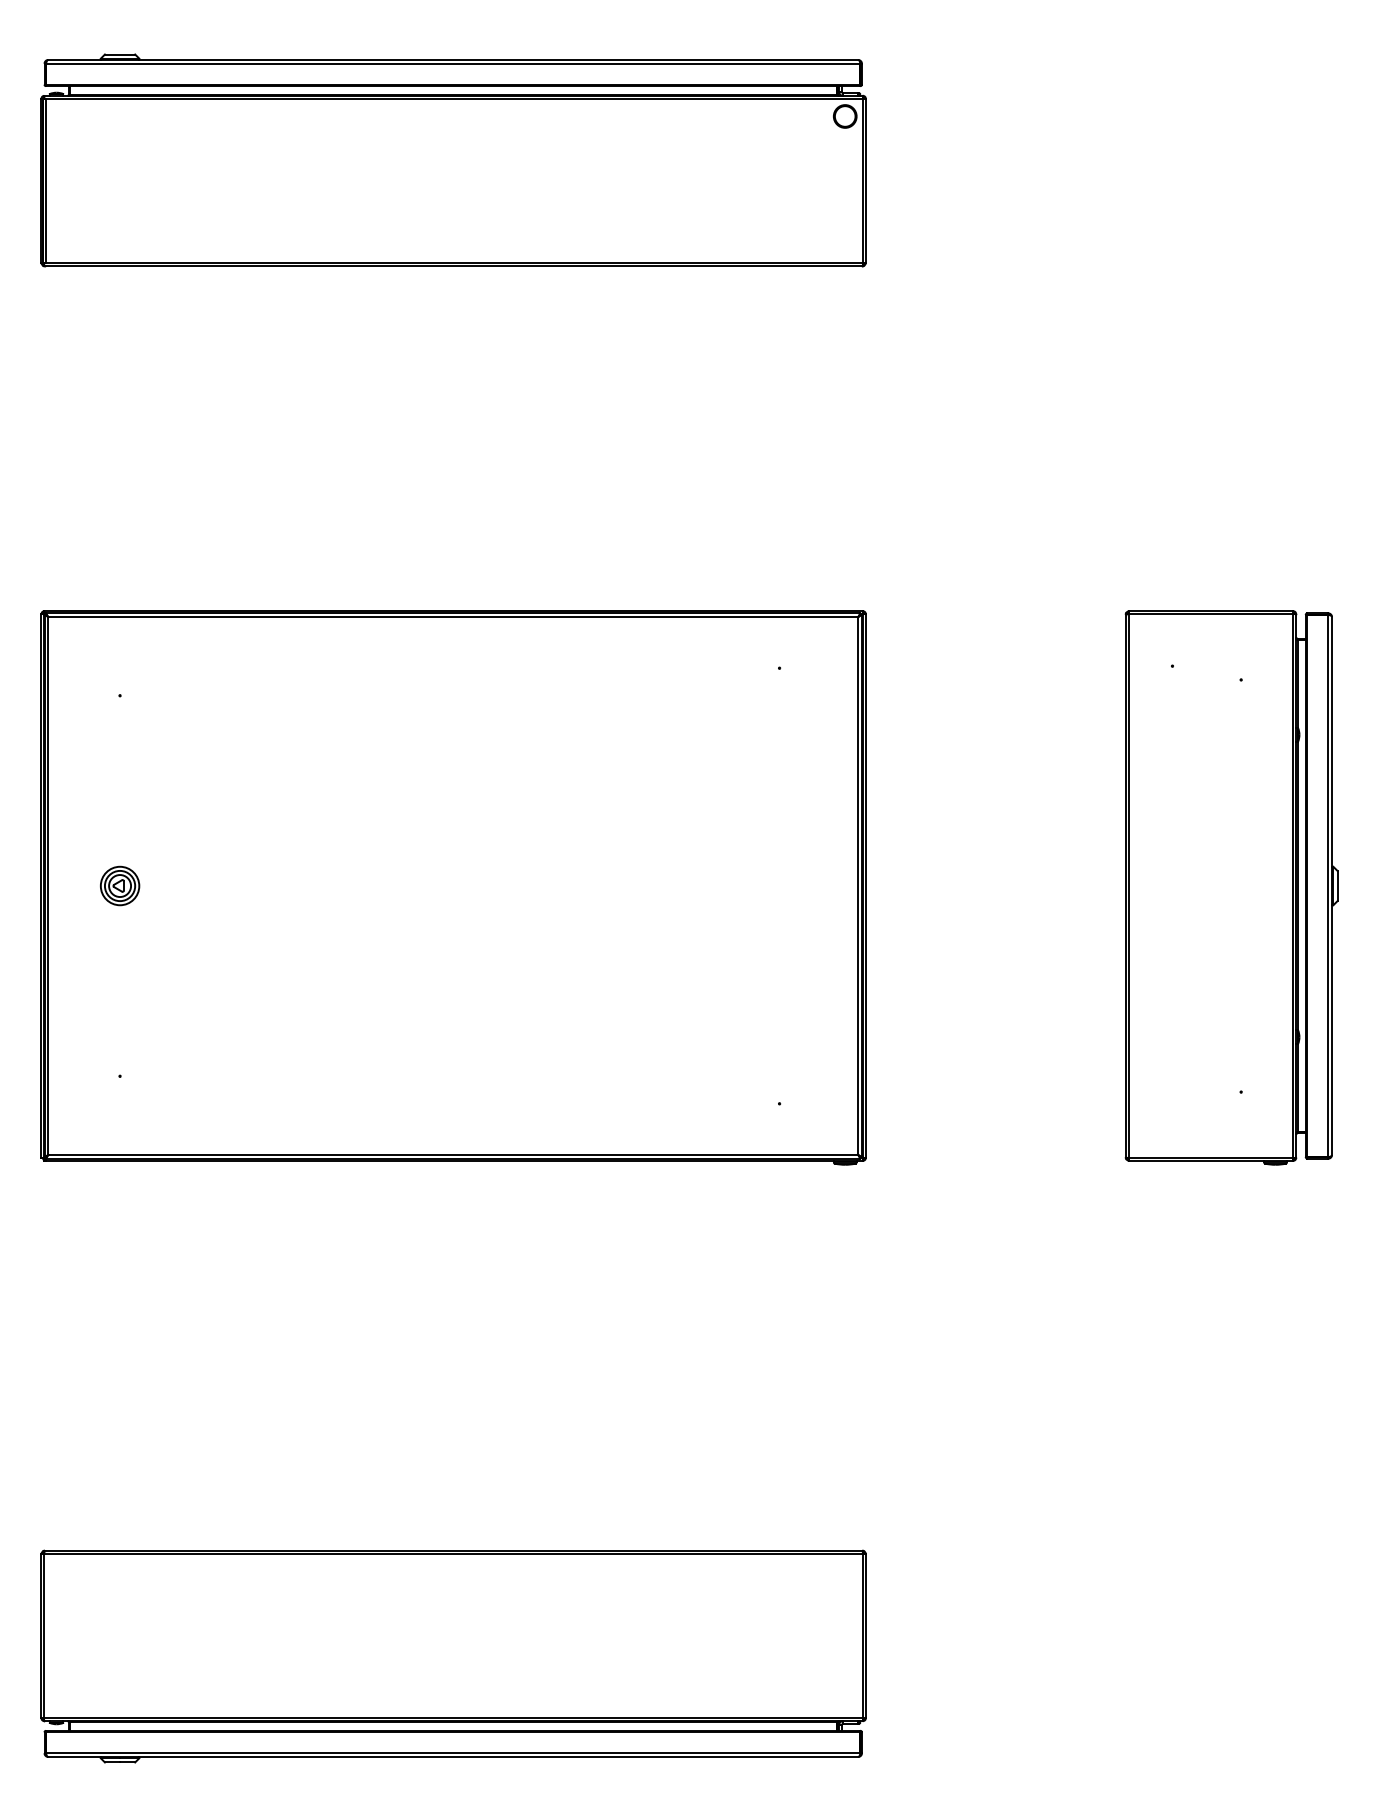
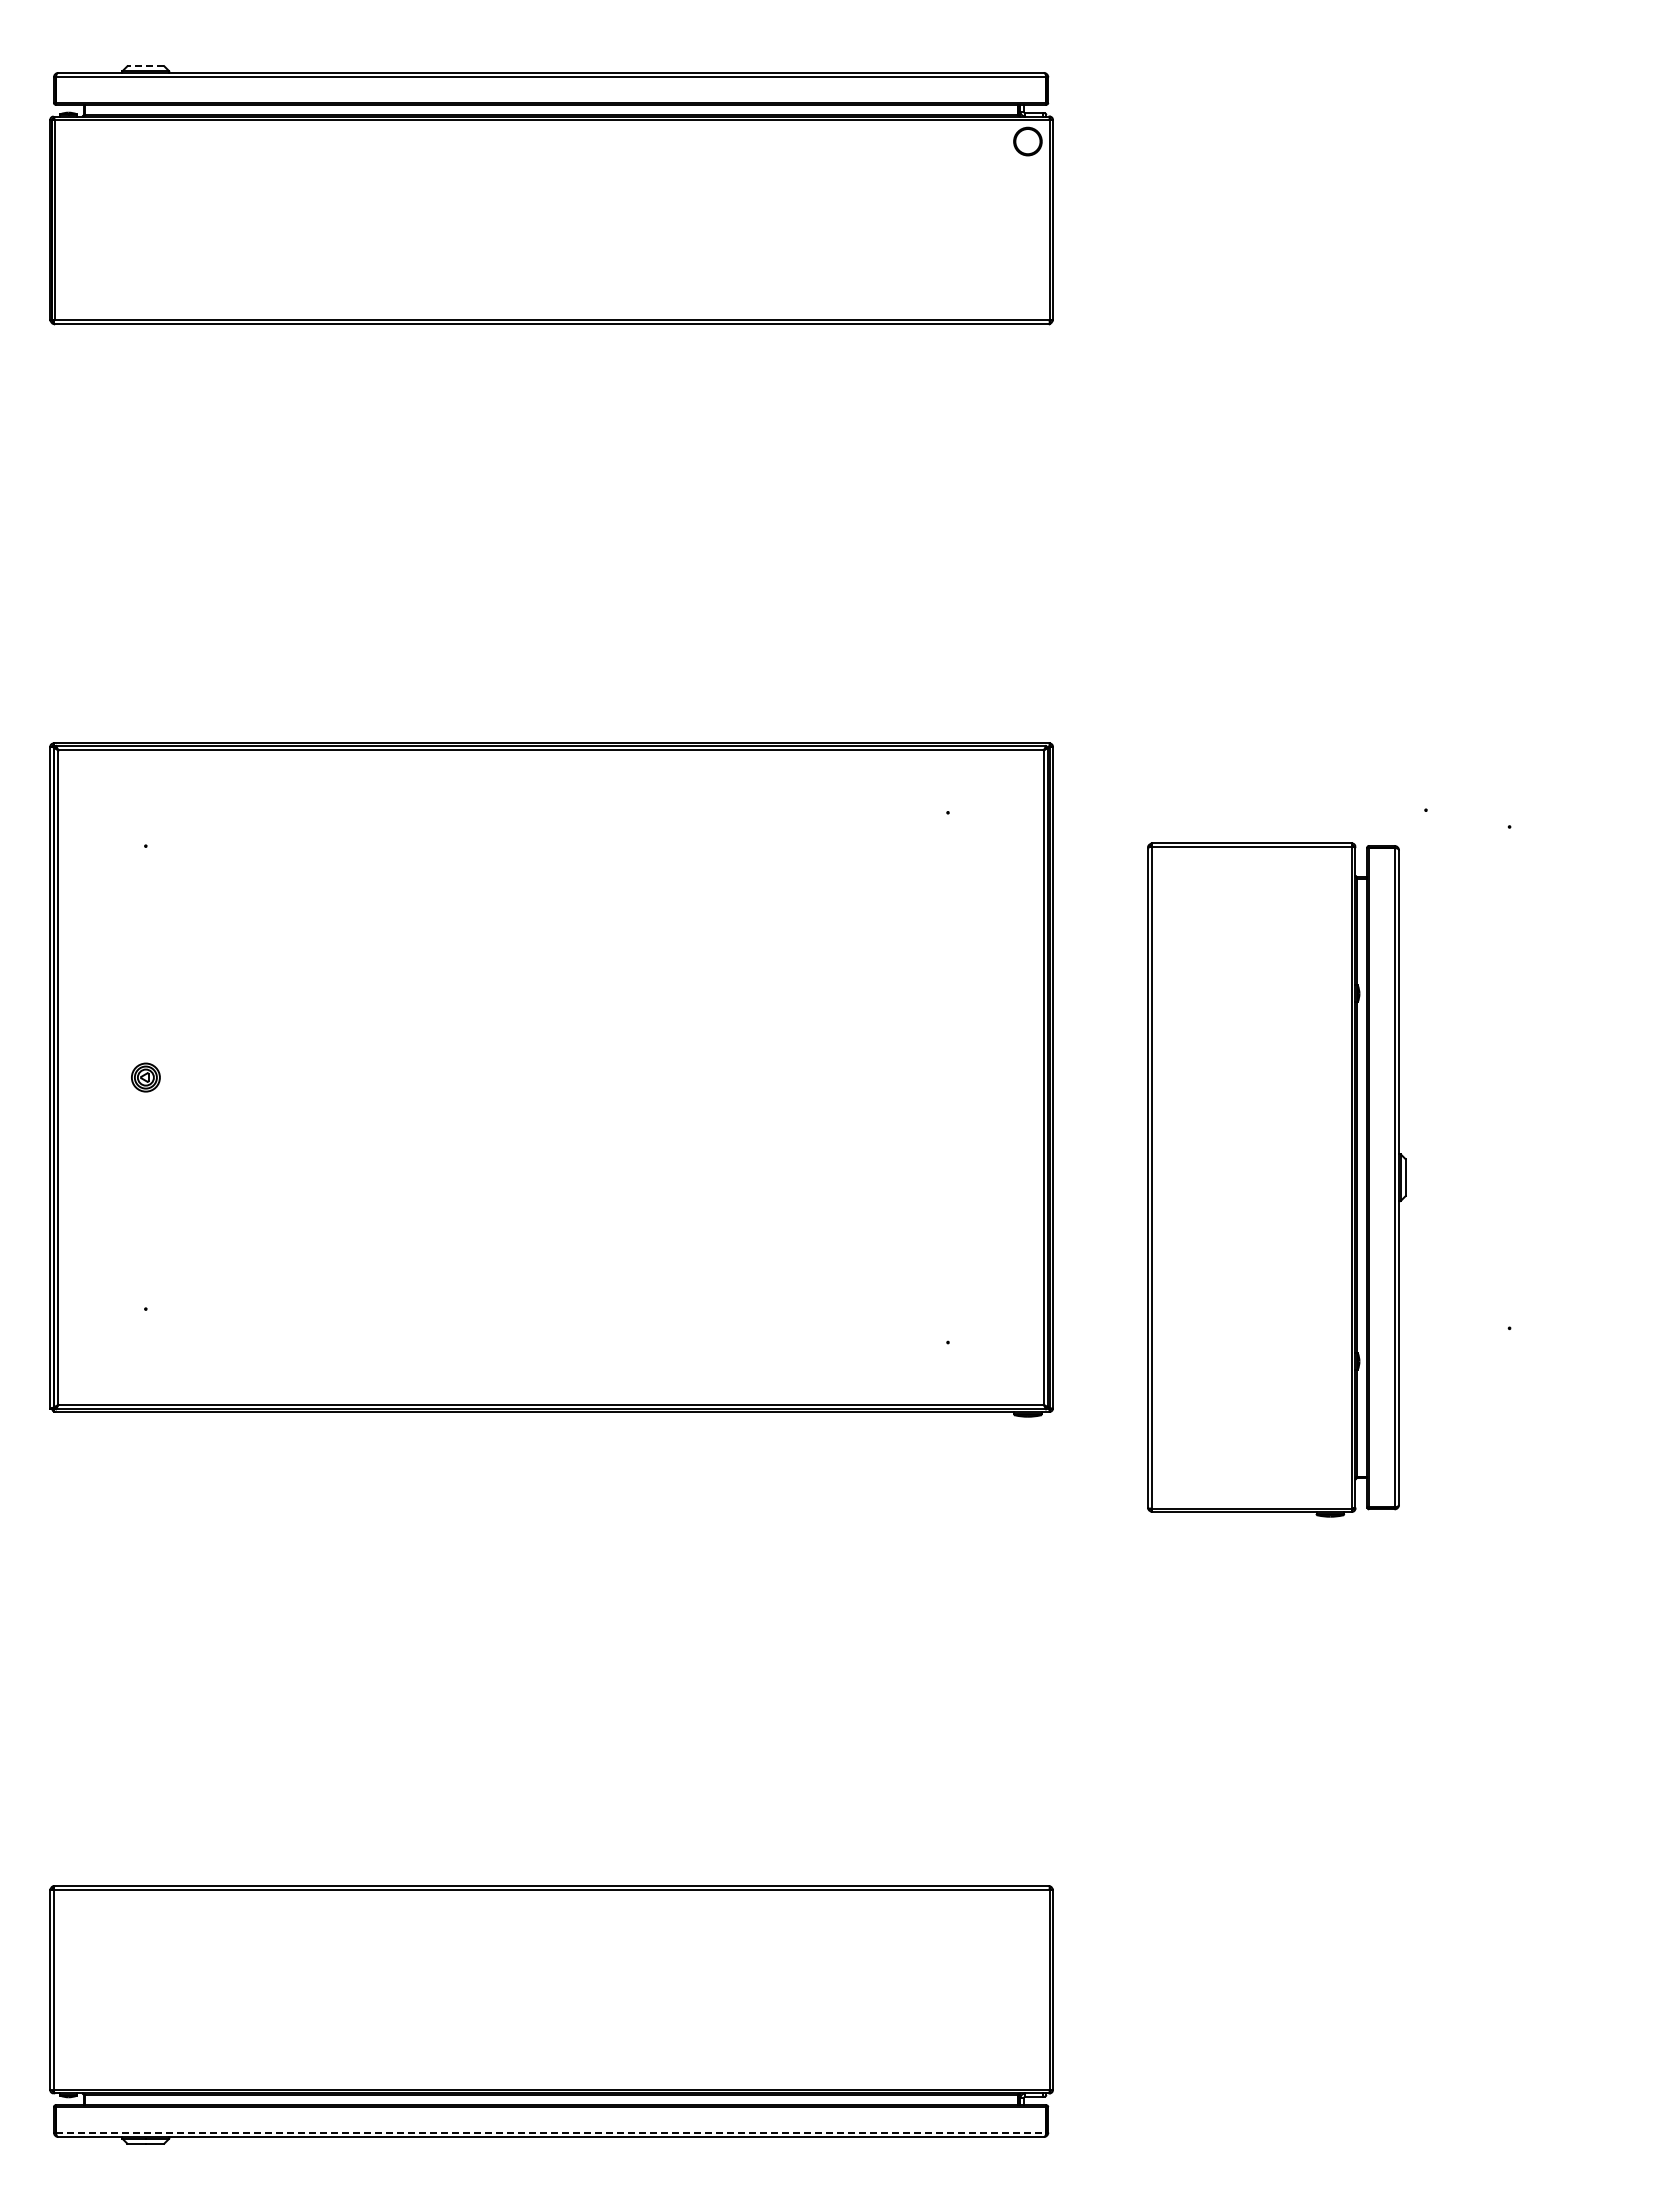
line: (119, 54) -> (145, 66), solid -> dashed
part: (119, 885) -> (145, 1077), size x0.6
part: (1231, 887) -> (1276, 1179), moved
line: (453, 1753) -> (551, 2132), solid -> dashed

